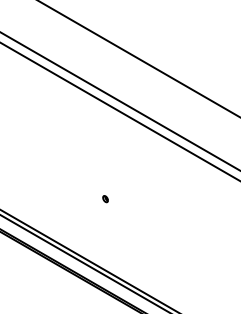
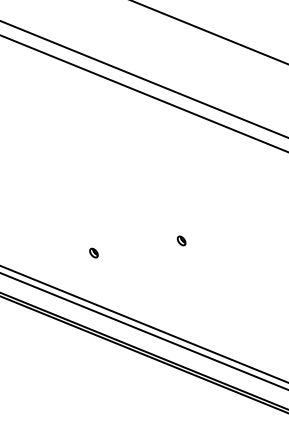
part: (45, 199) -> (93, 253), added

